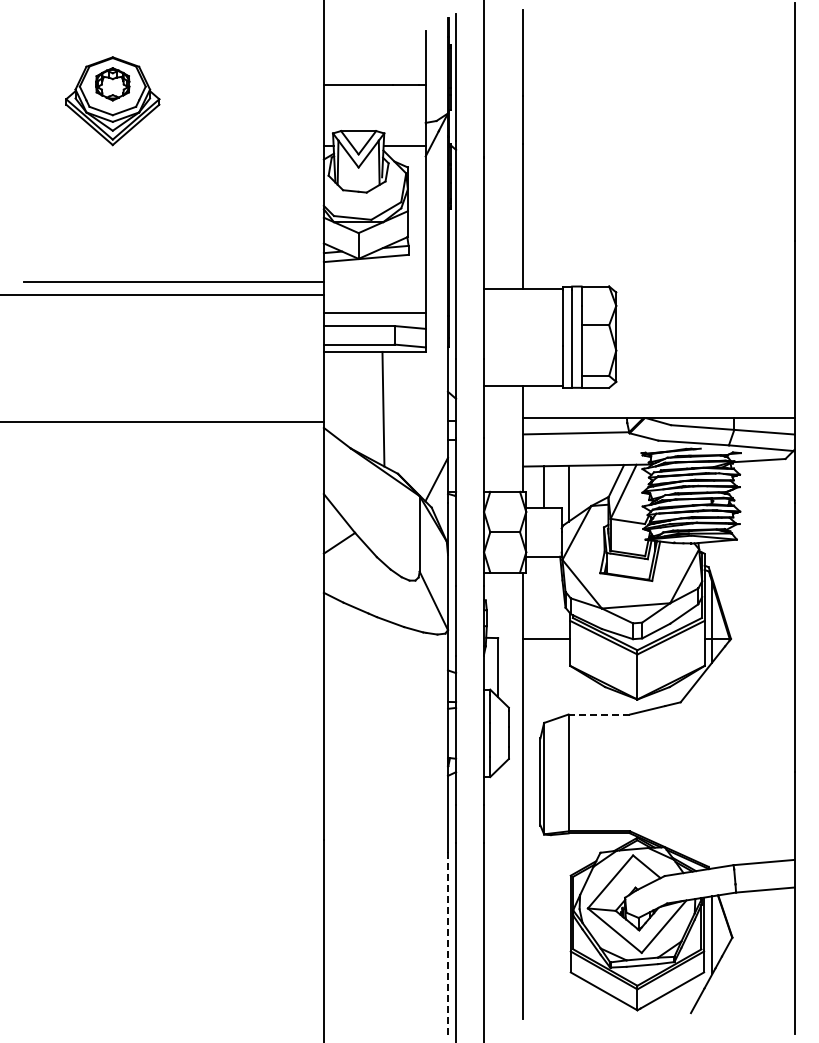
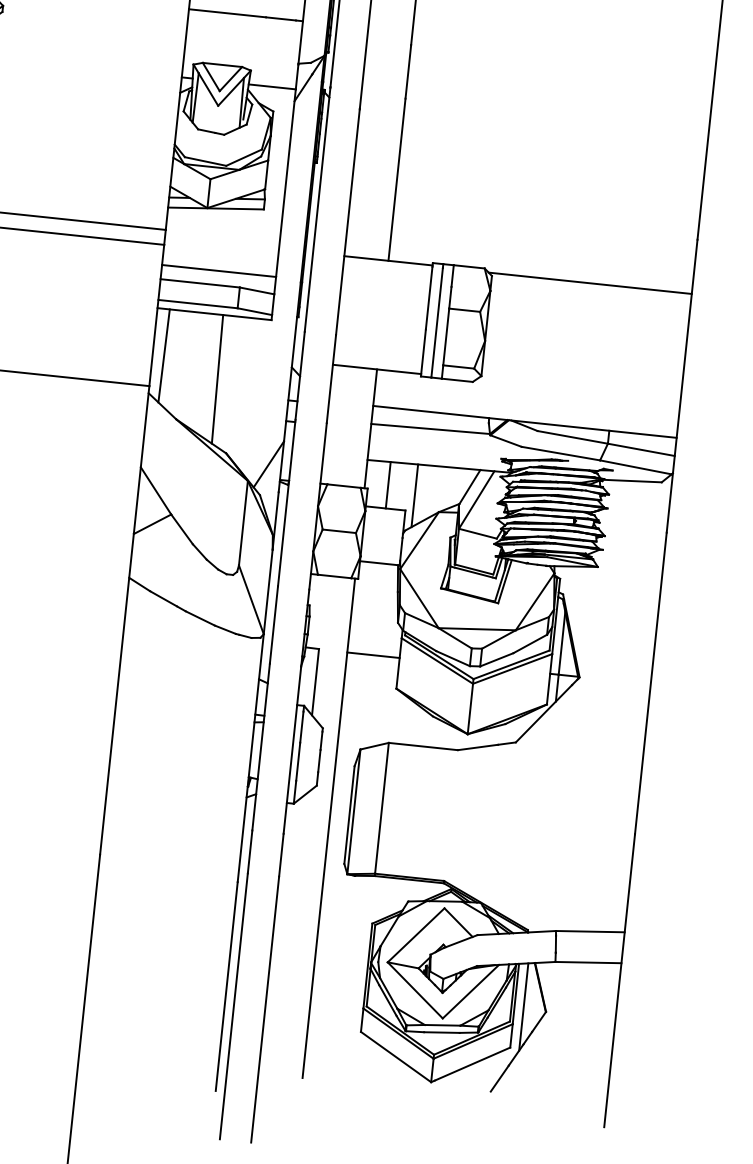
line: (703, 289) -> (589, 282), added
line: (333, 393) -> (163, 355), added
line: (599, 714) -> (423, 746), dashed -> solid
line: (447, 945) -> (226, 987), dashed -> solid

